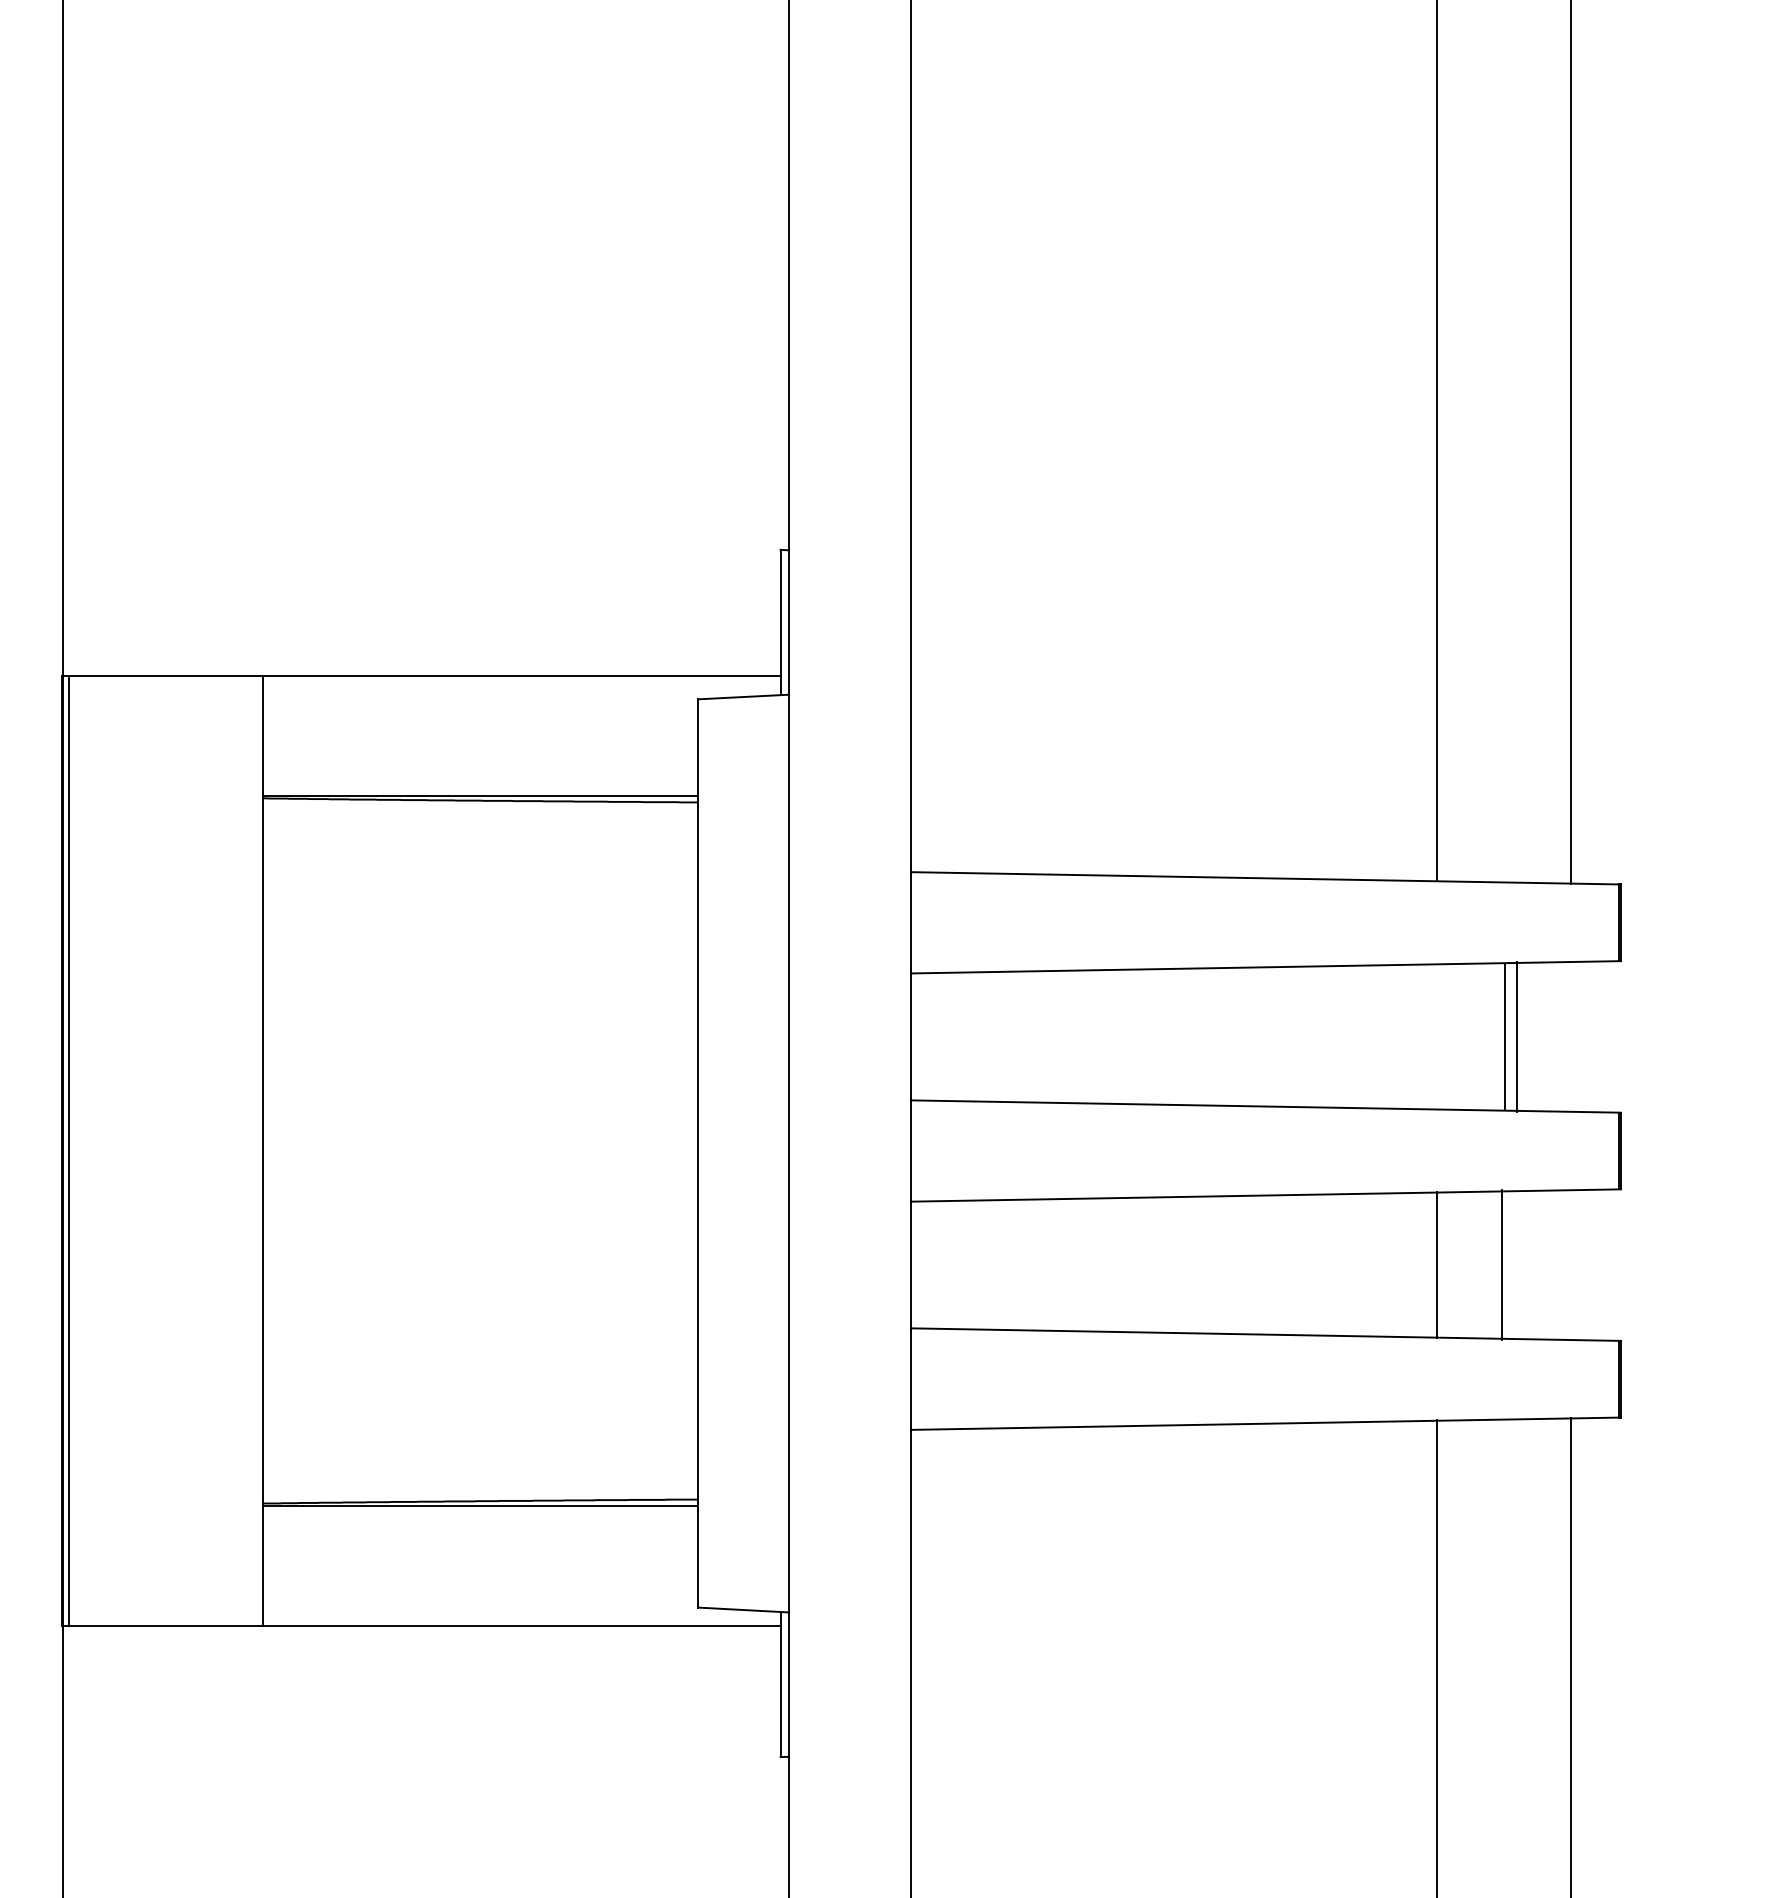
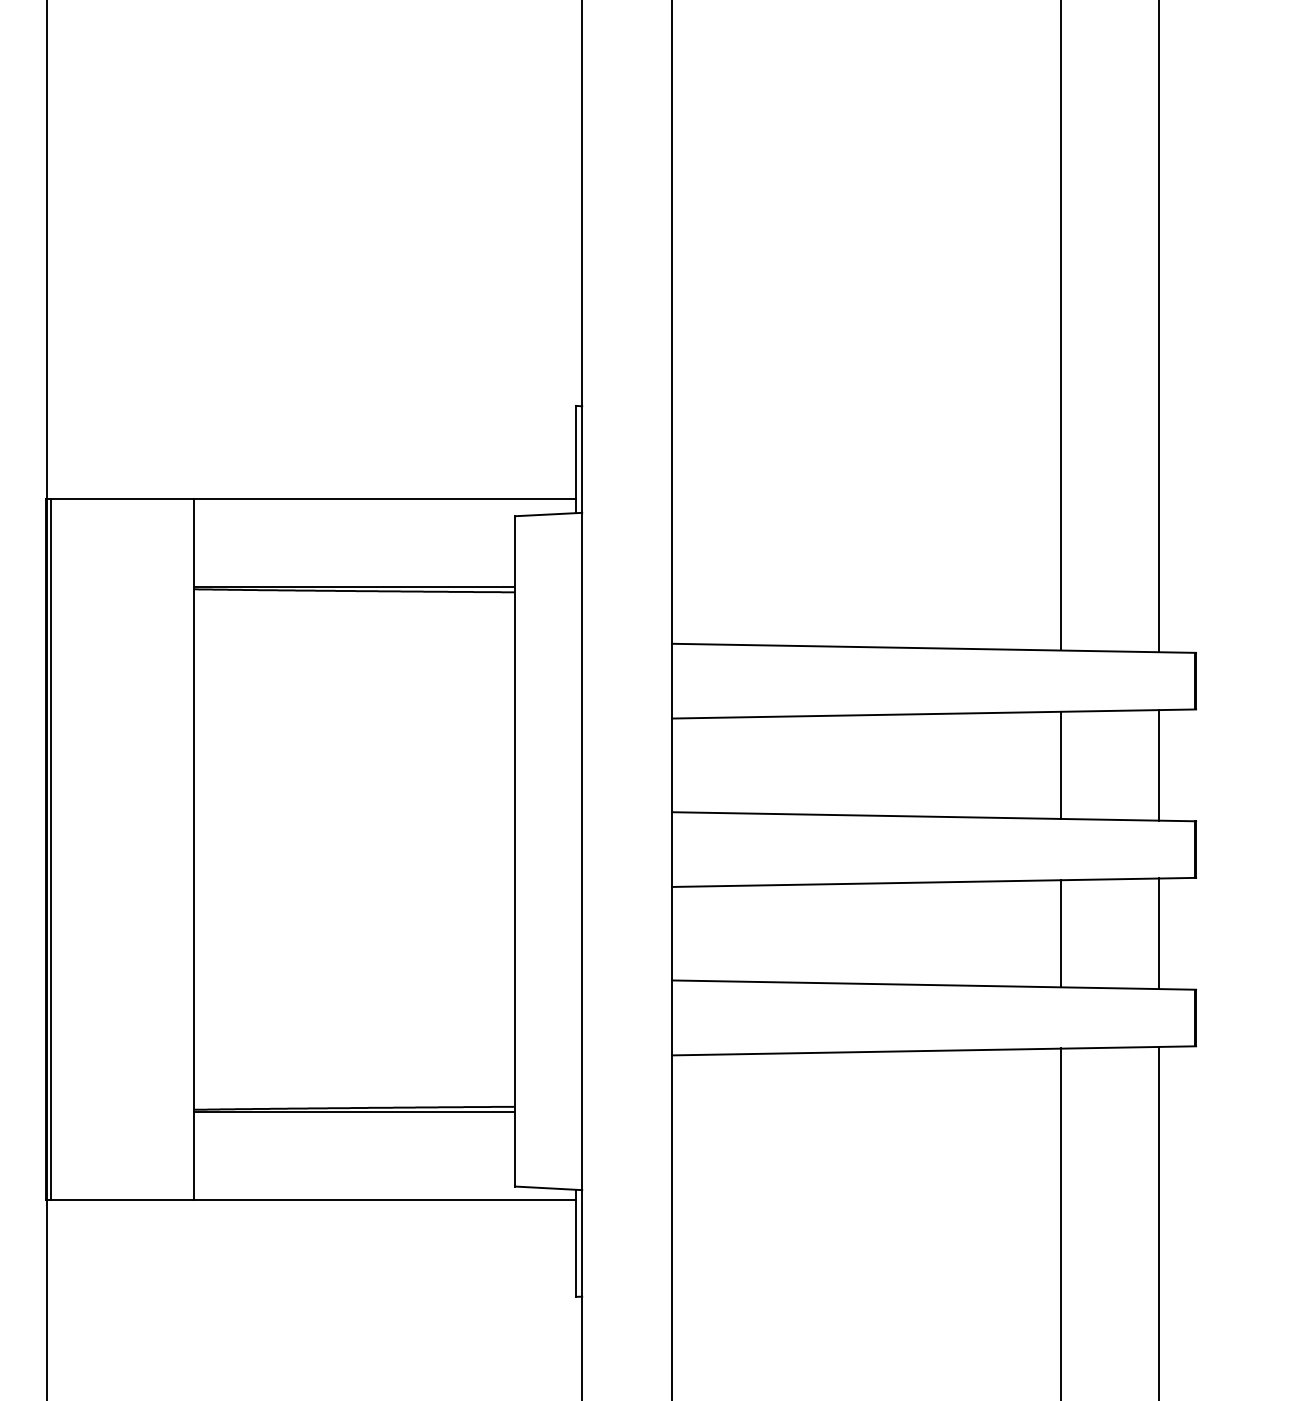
line: (1504, 1035) -> (1060, 764), moved
line: (1517, 1037) -> (1159, 765), moved
line: (1502, 1264) -> (1159, 933), moved

